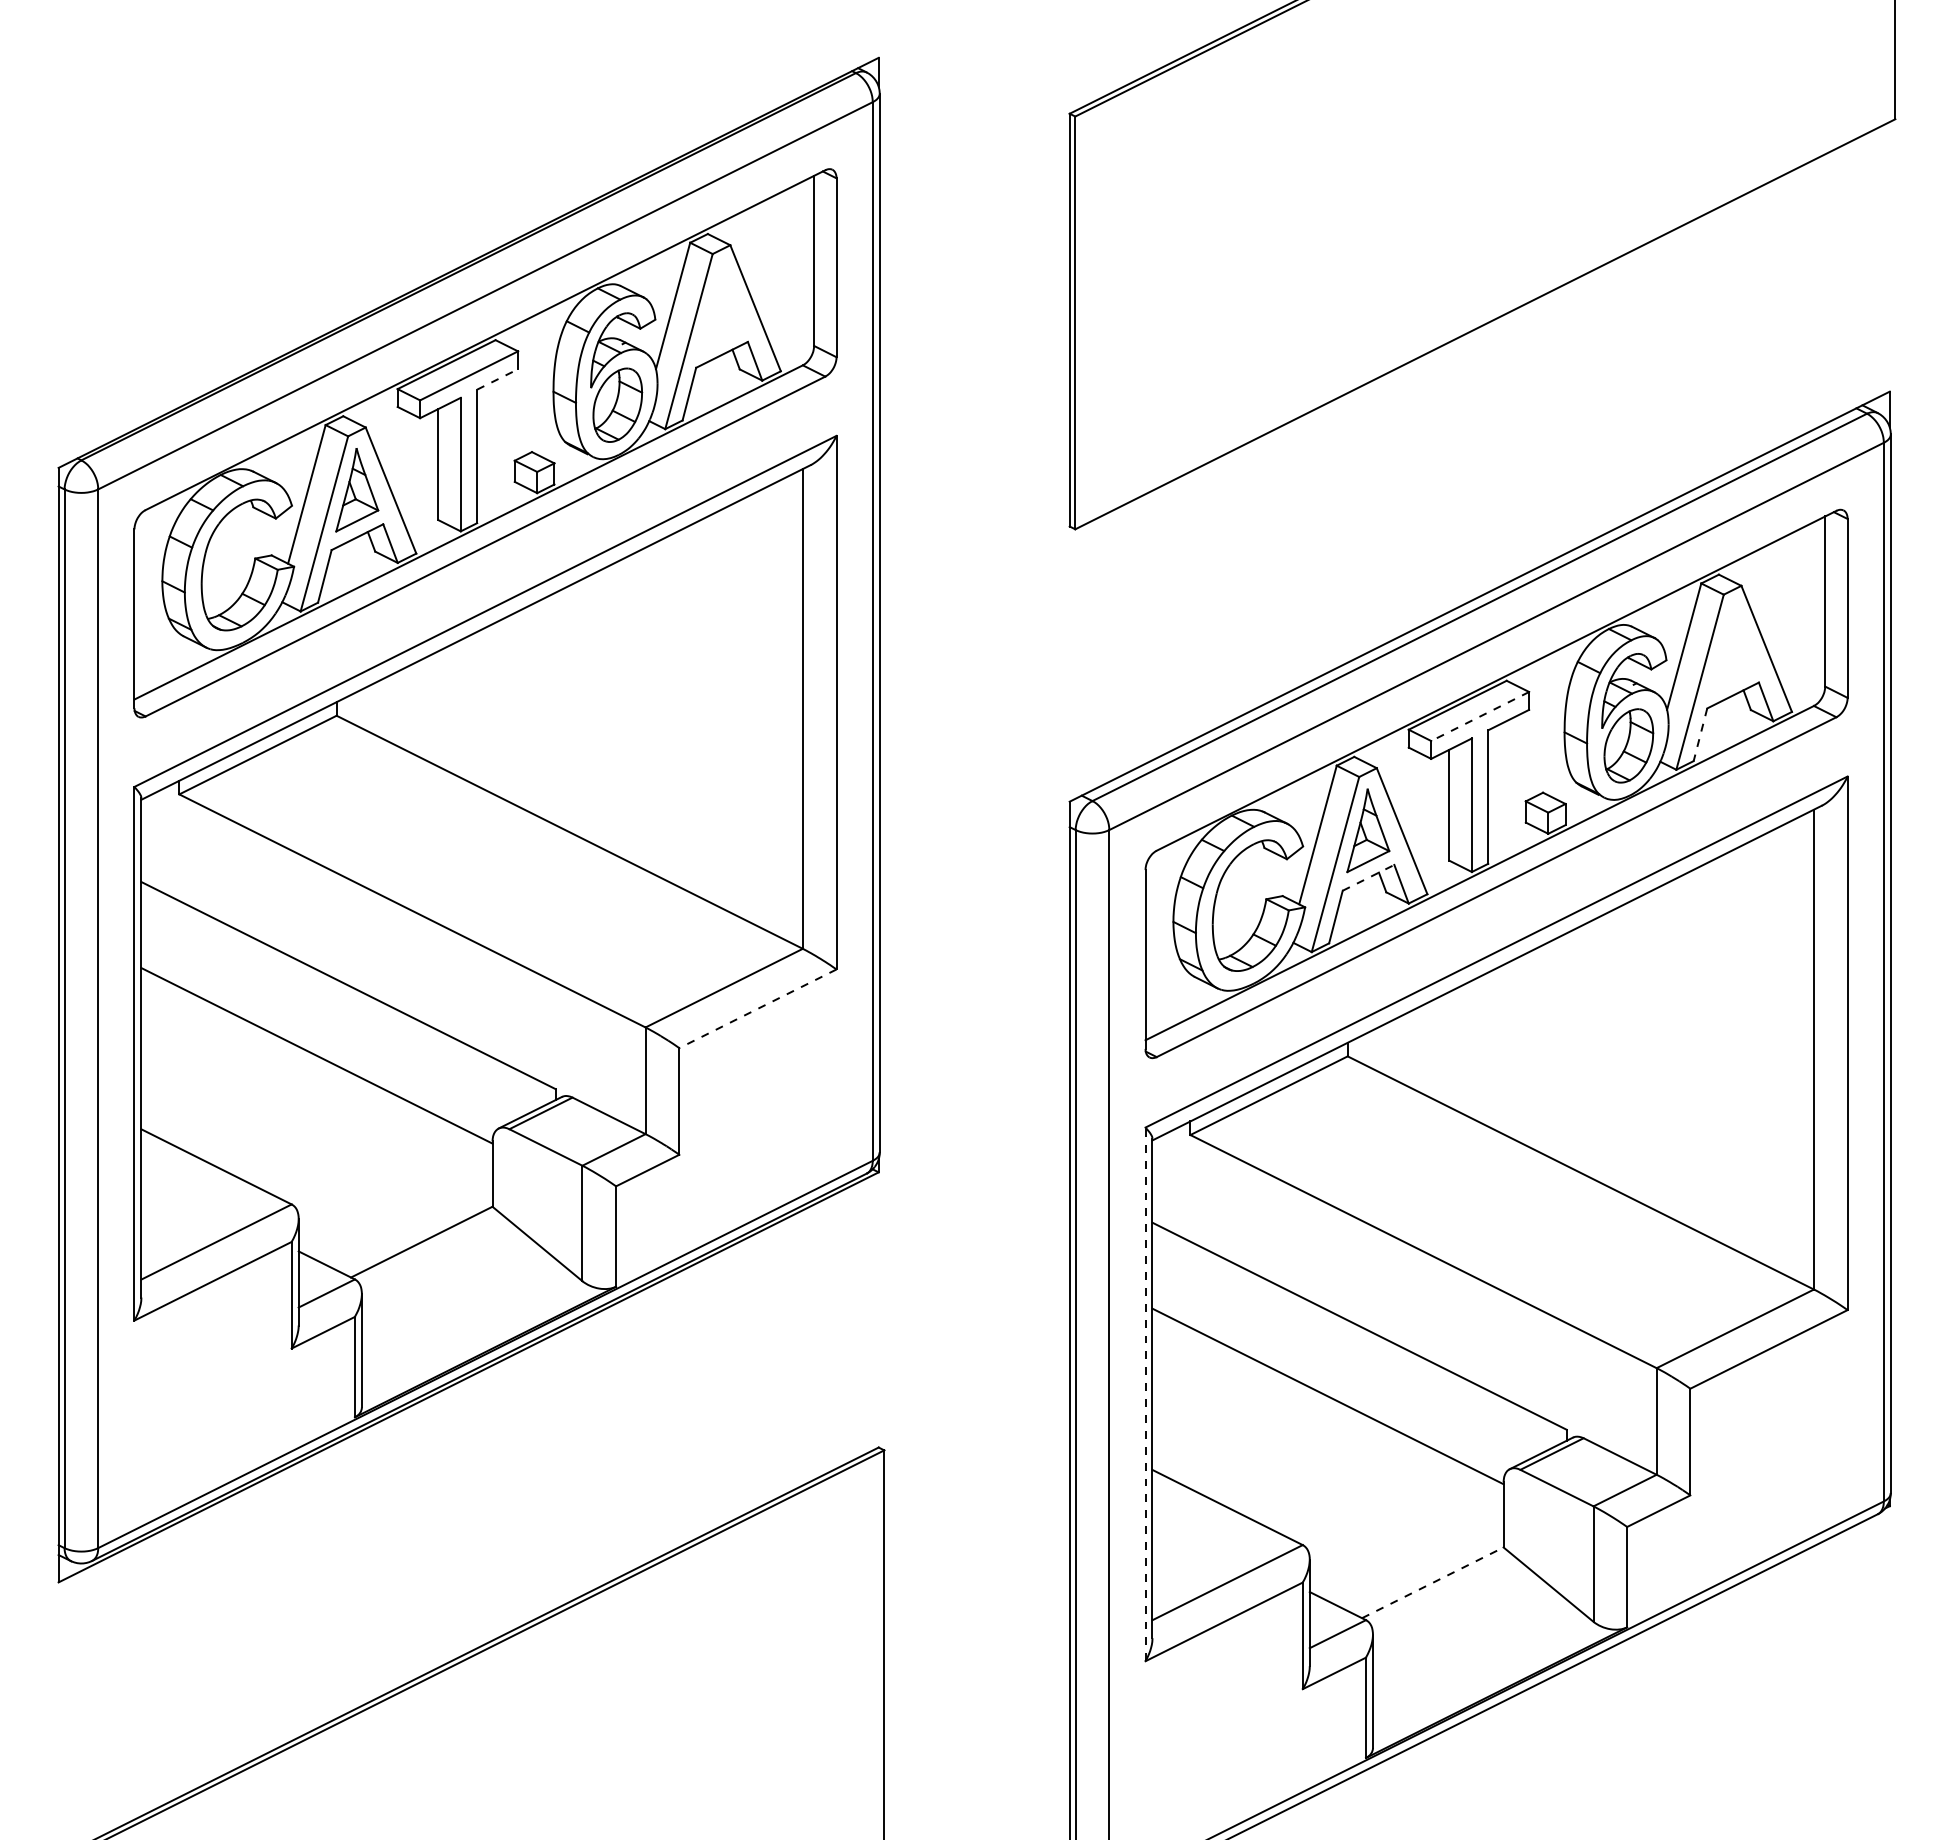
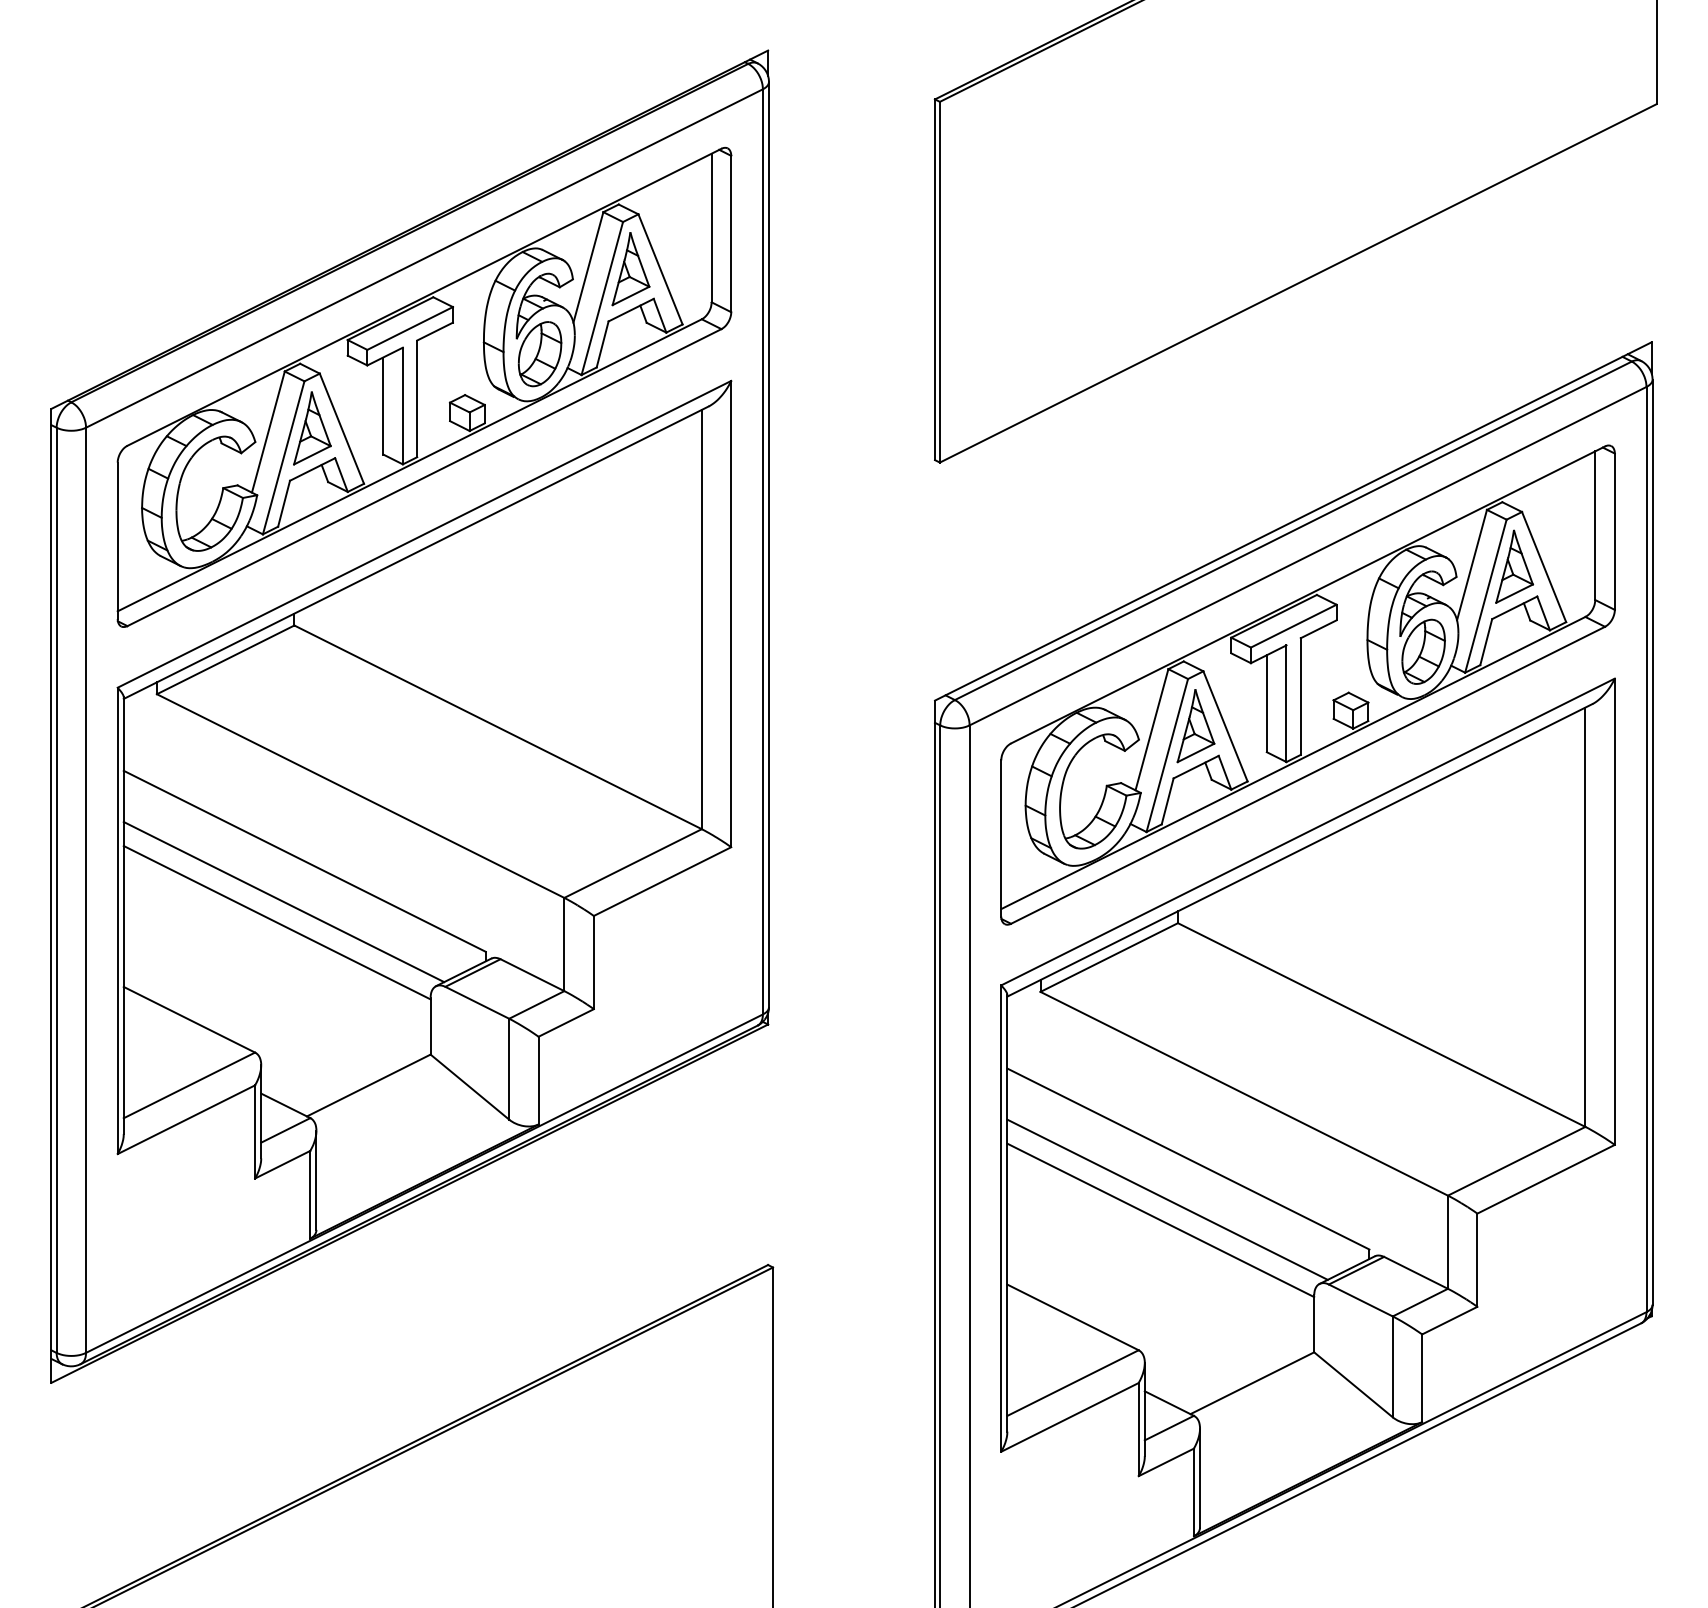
part: (721, 307) -> (630, 268), added
line: (497, 379) -> (434, 331), dashed -> solid
part: (1732, 648) -> (1514, 566), added
line: (1480, 716) -> (1294, 626), dashed -> solid
line: (1700, 735) -> (1486, 642), dashed -> solid
line: (1368, 877) -> (1196, 766), dashed -> solid
line: (757, 1008) -> (662, 881), dashed -> solid
line: (324, 1031) -> (283, 901), added
line: (1335, 1372) -> (1167, 1199), added
line: (1145, 1394) -> (1001, 1218), dashed -> solid
line: (1433, 1582) -> (1252, 1382), dashed -> solid

